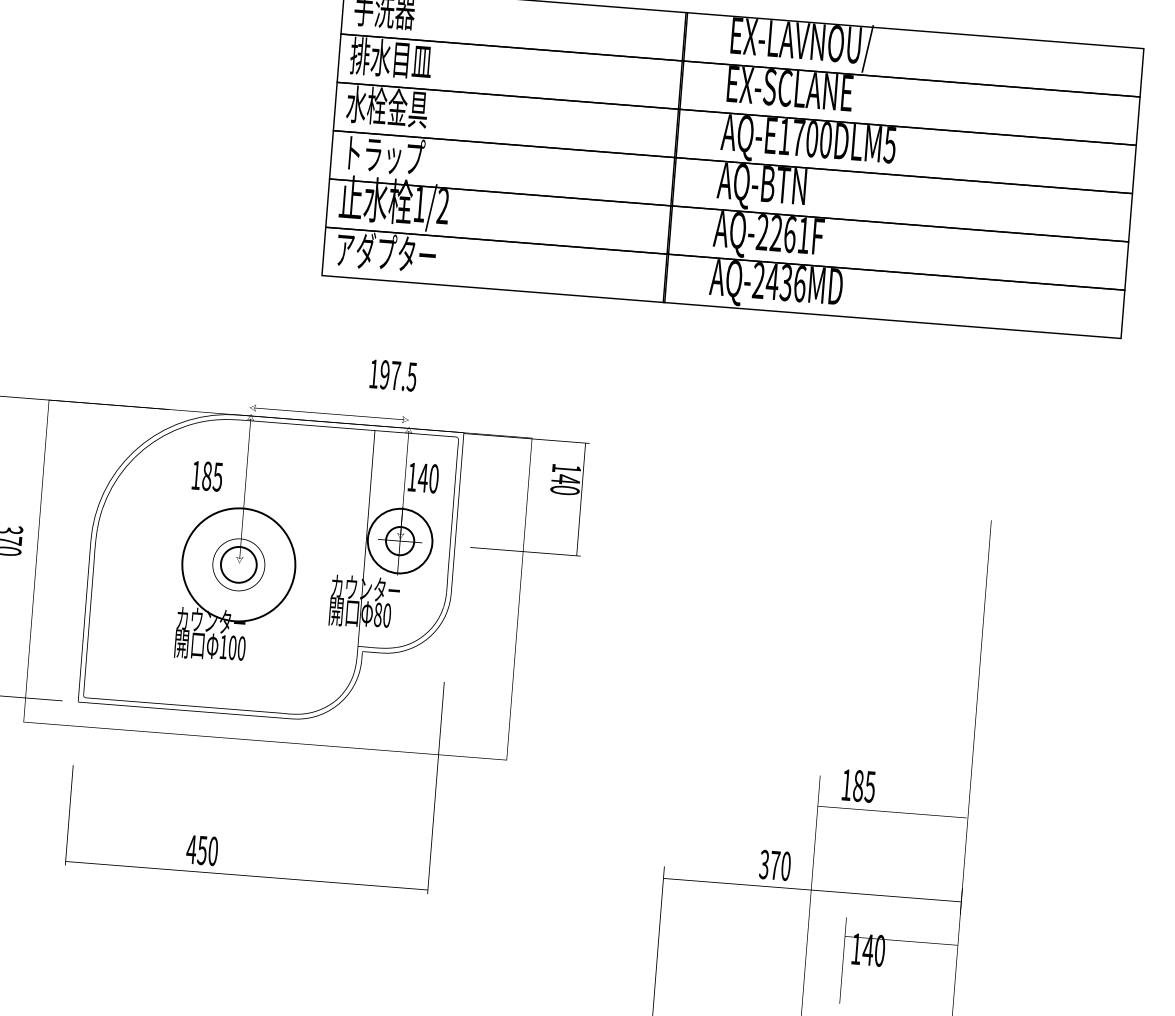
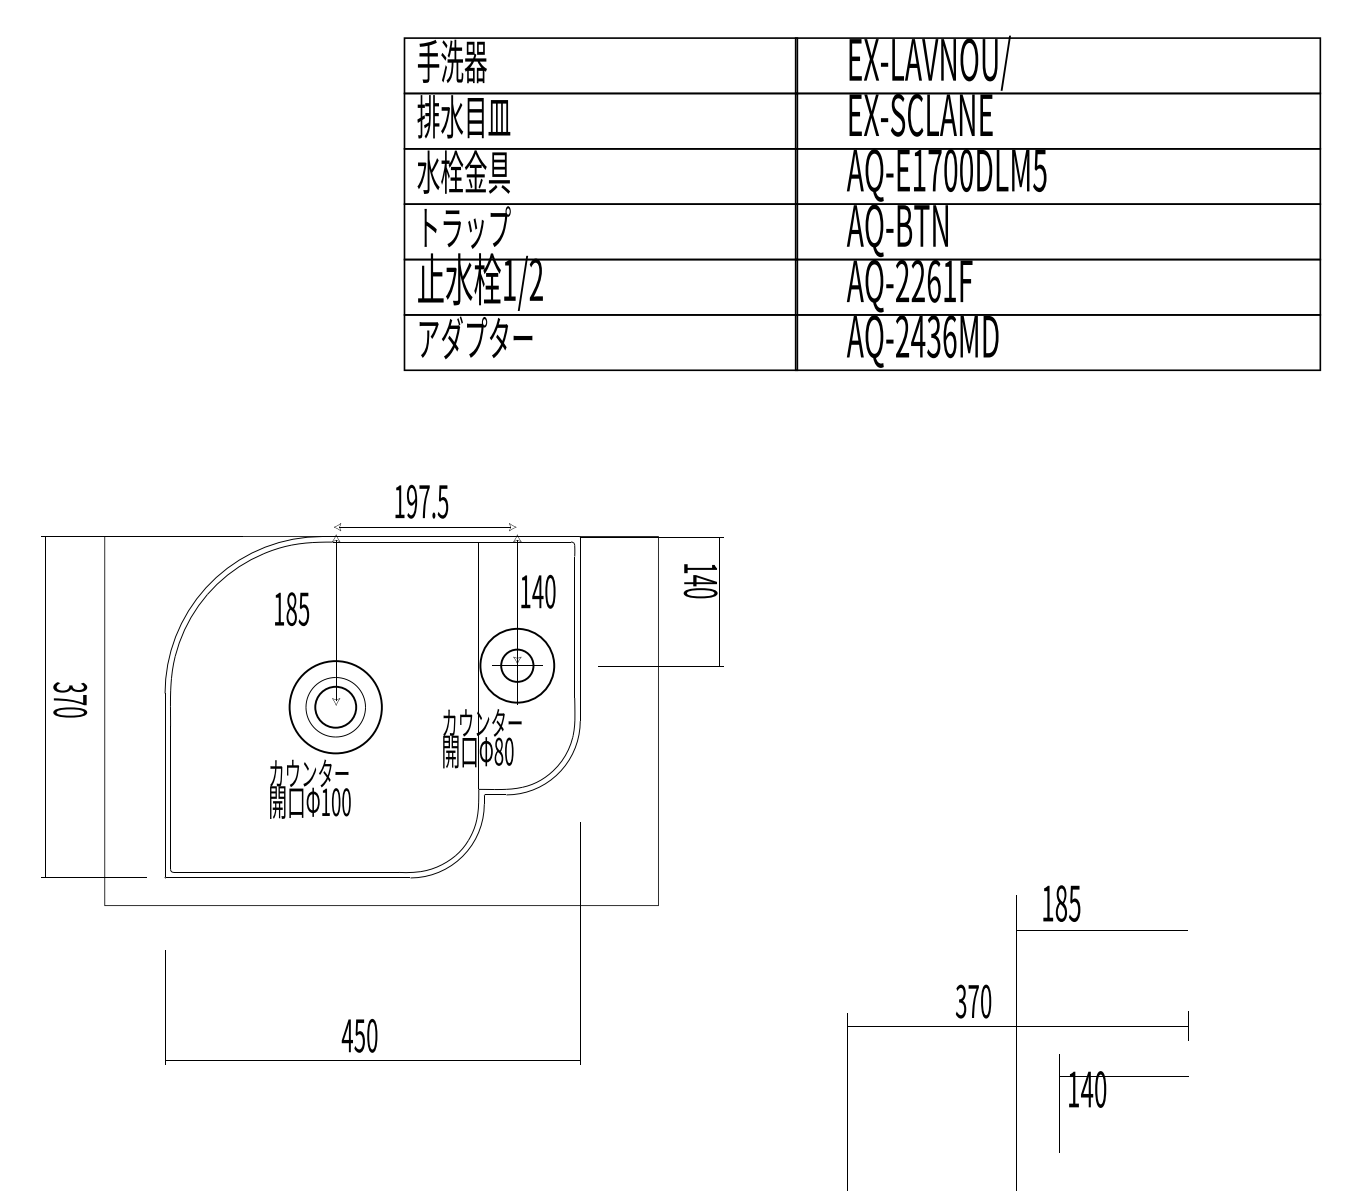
text: (393, 375) -> (421, 501), moved
circle: (238, 565) -> (335, 707), size x0.71
text: (202, 850) -> (359, 1035), moved

